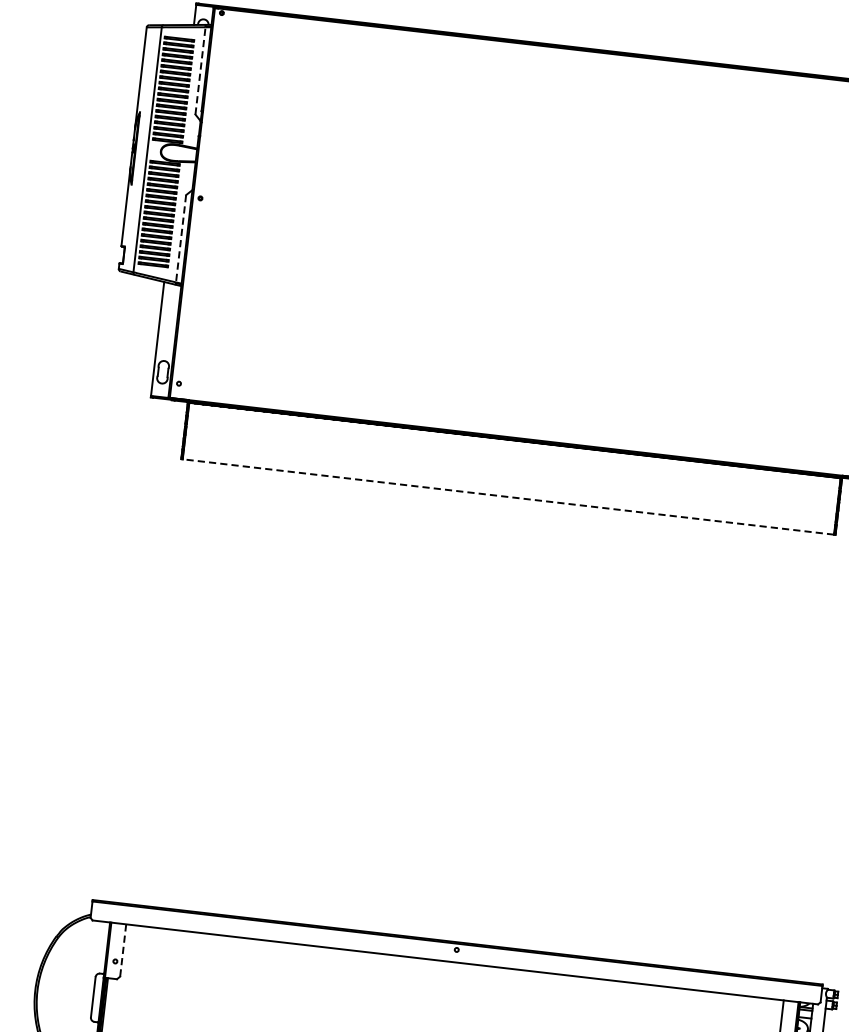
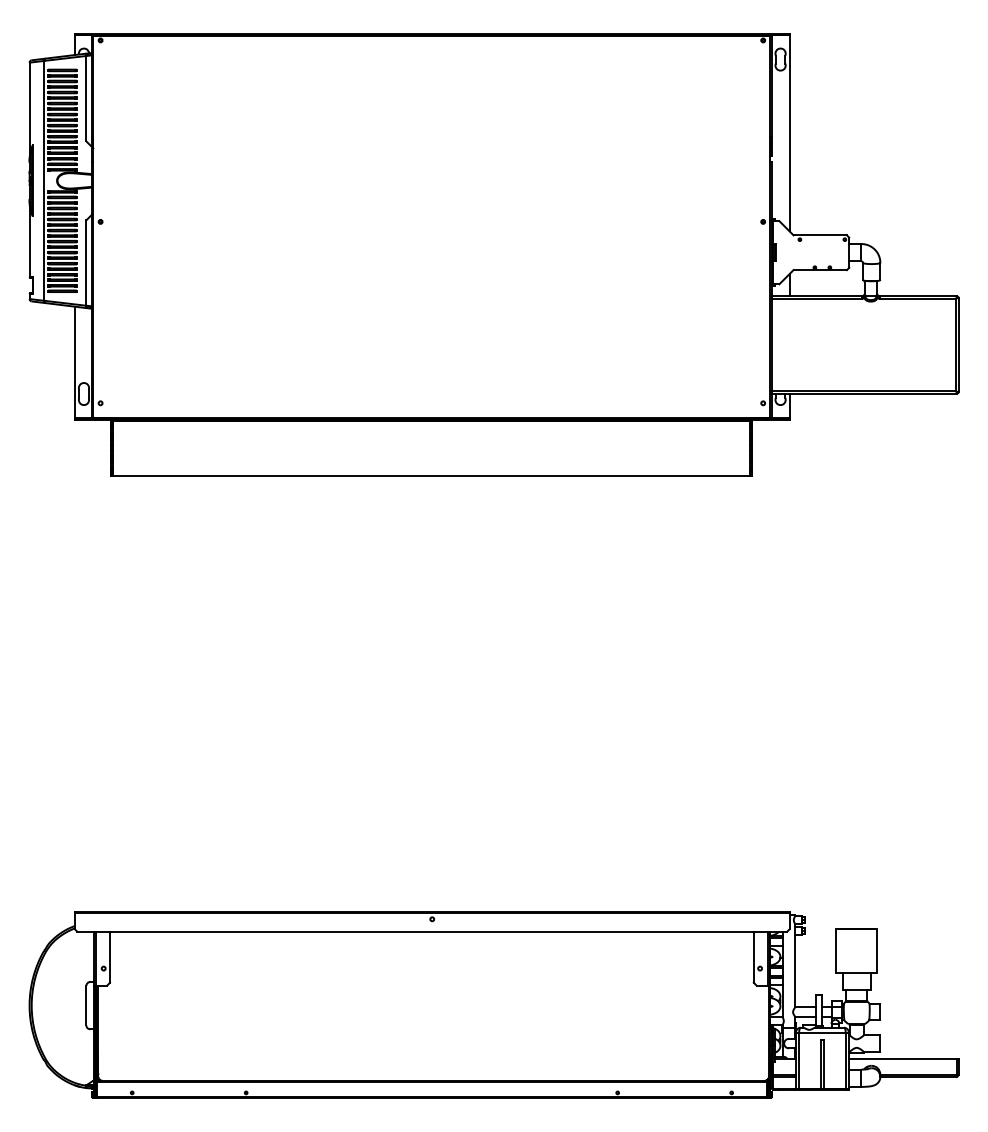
line: (200, 70) -> (86, 98), dashed -> solid
line: (181, 239) -> (86, 263), dashed -> solid
line: (508, 496) -> (431, 475), dashed -> solid
line: (123, 950) -> (110, 957), dashed -> solid

